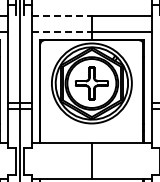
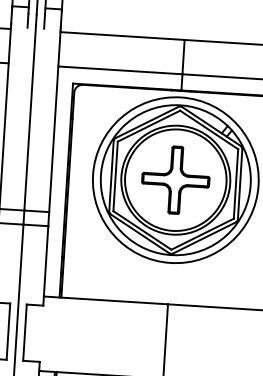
line: (62, 15) -> (123, 35), dashed -> solid
line: (62, 32) -> (121, 70), dashed -> solid

